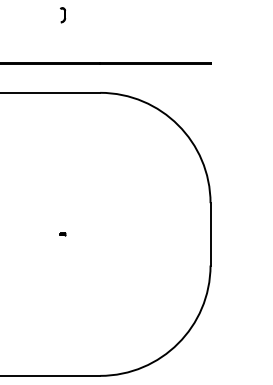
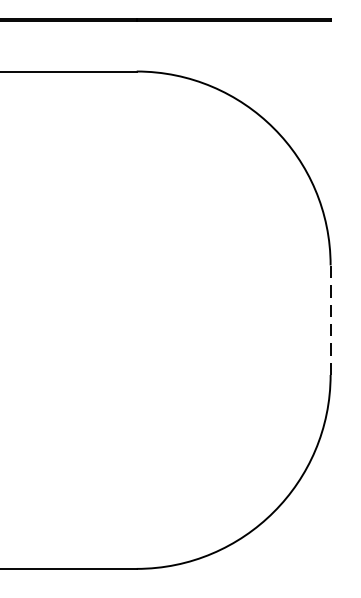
line: (210, 233) -> (330, 318), solid -> dashed
part: (62, 234) -> (70, 320), removed

